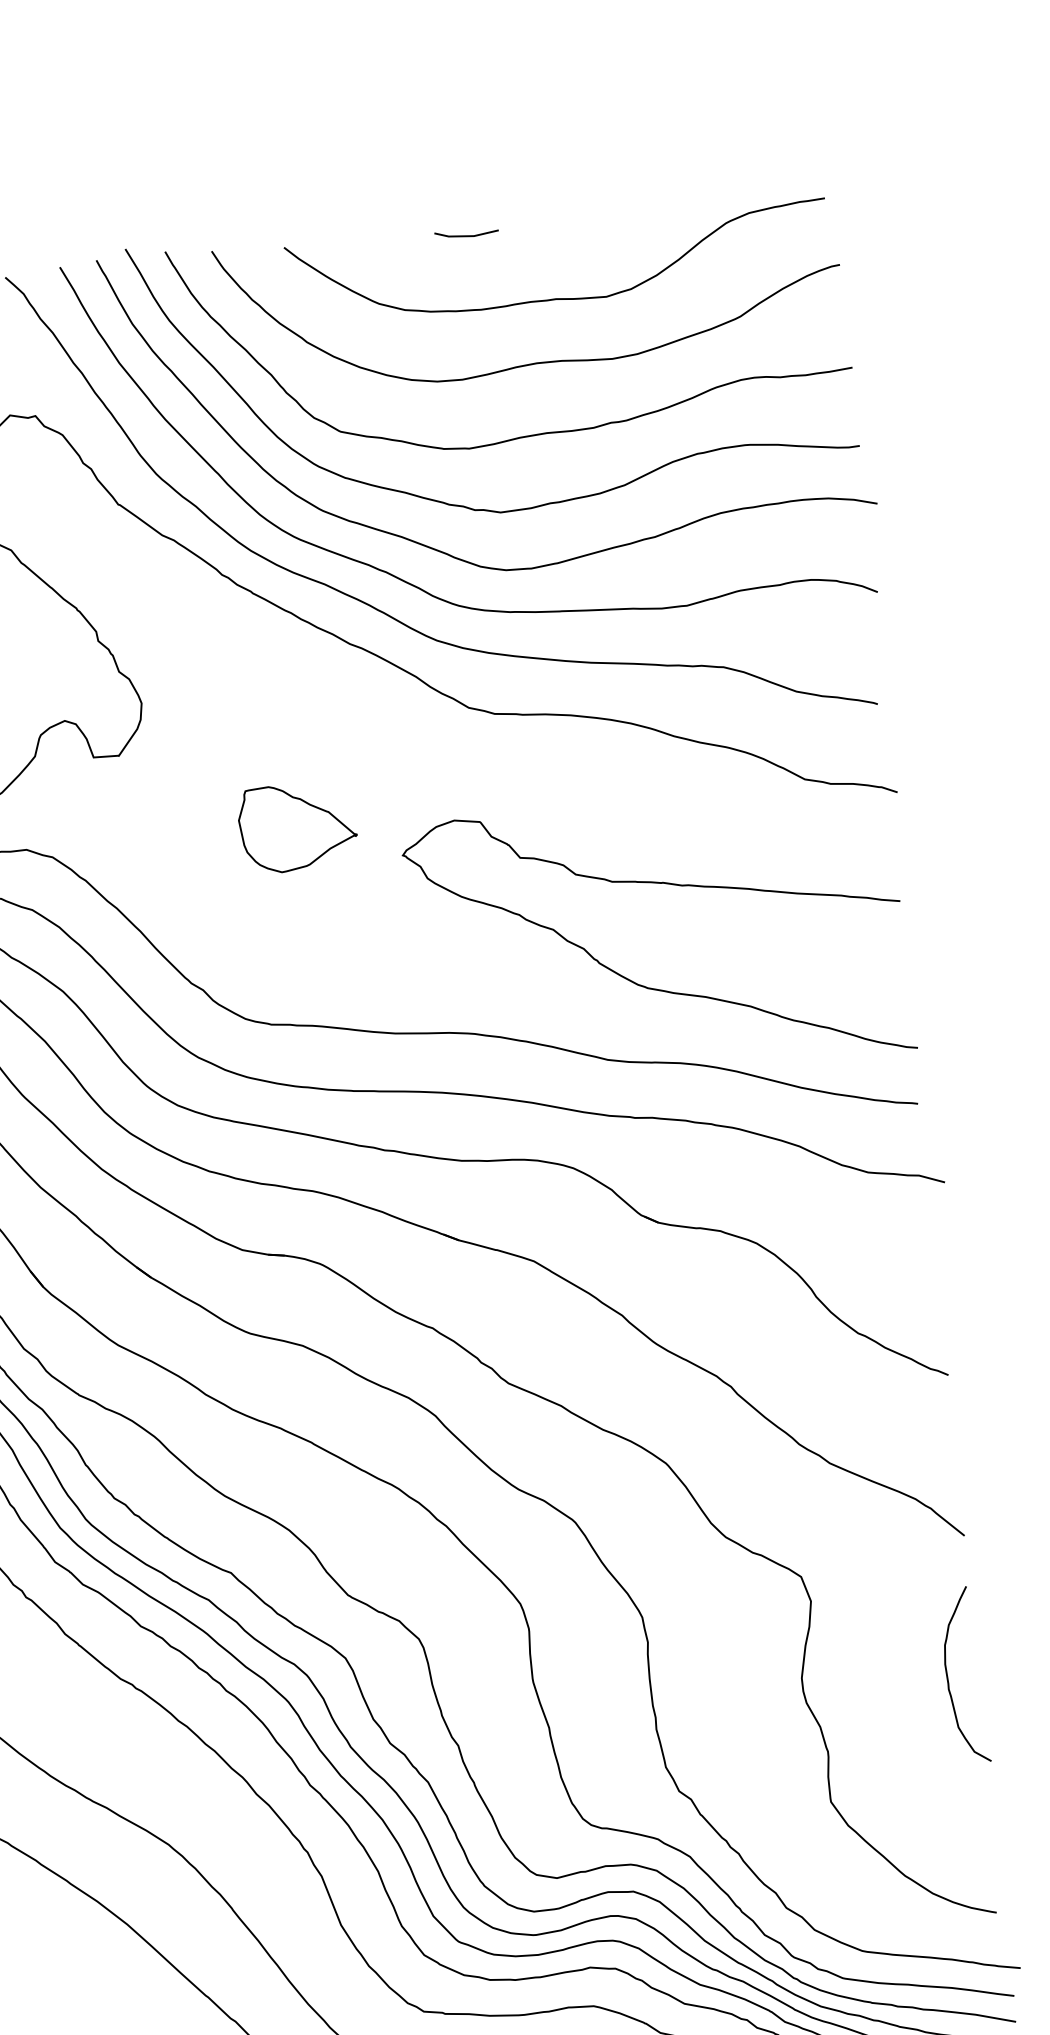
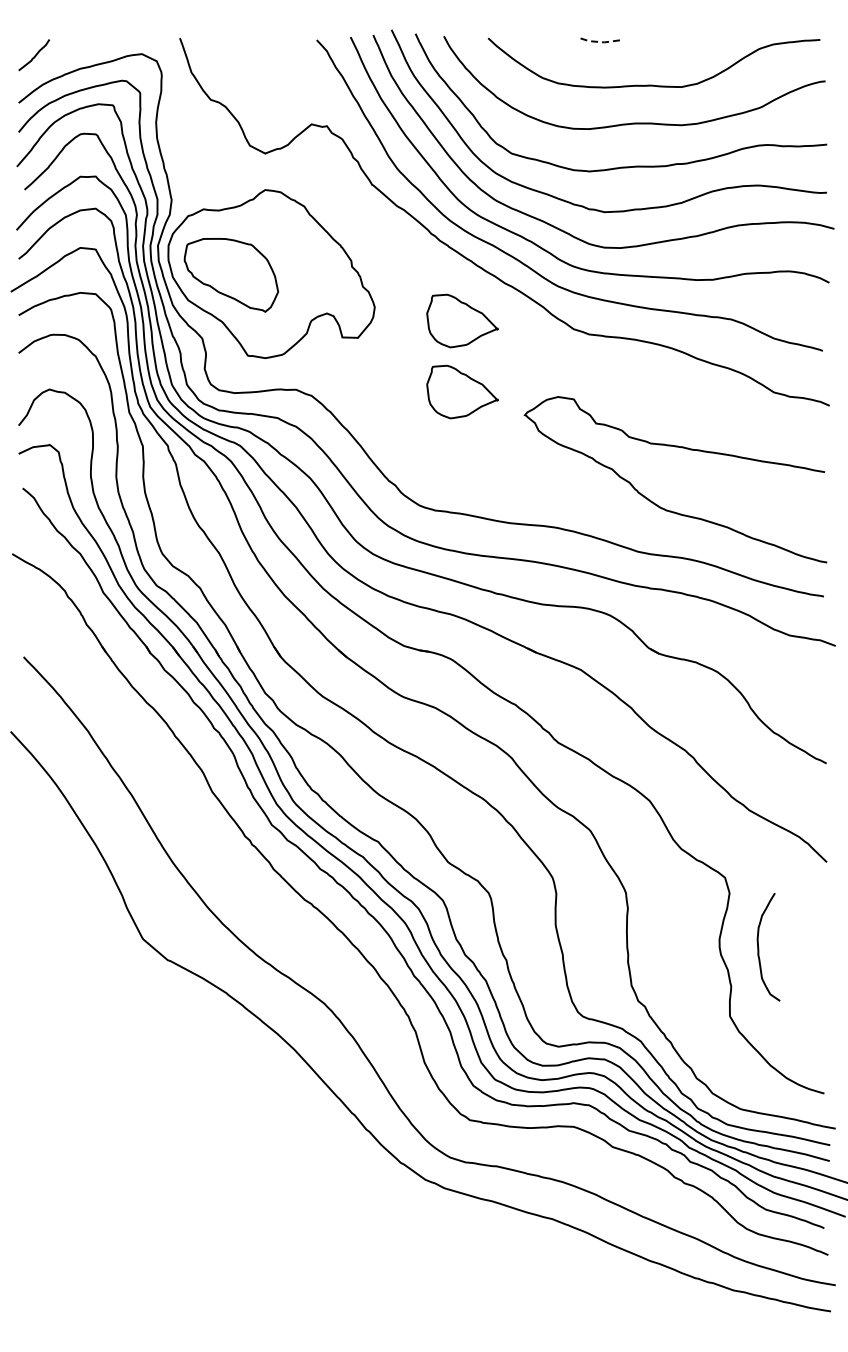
line: (467, 236) -> (600, 42), solid -> dashed
part: (286, 711) -> (462, 320), added
curve: (949, 1677) -> (759, 947), moved

